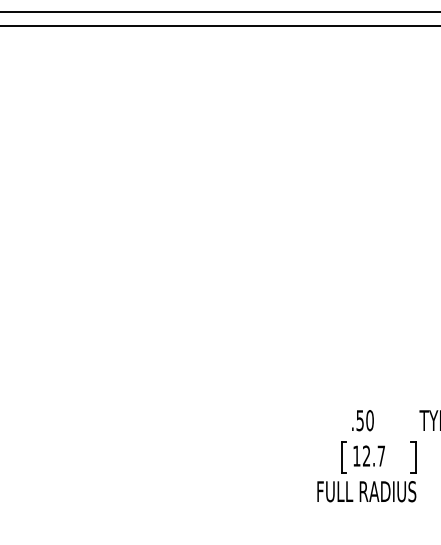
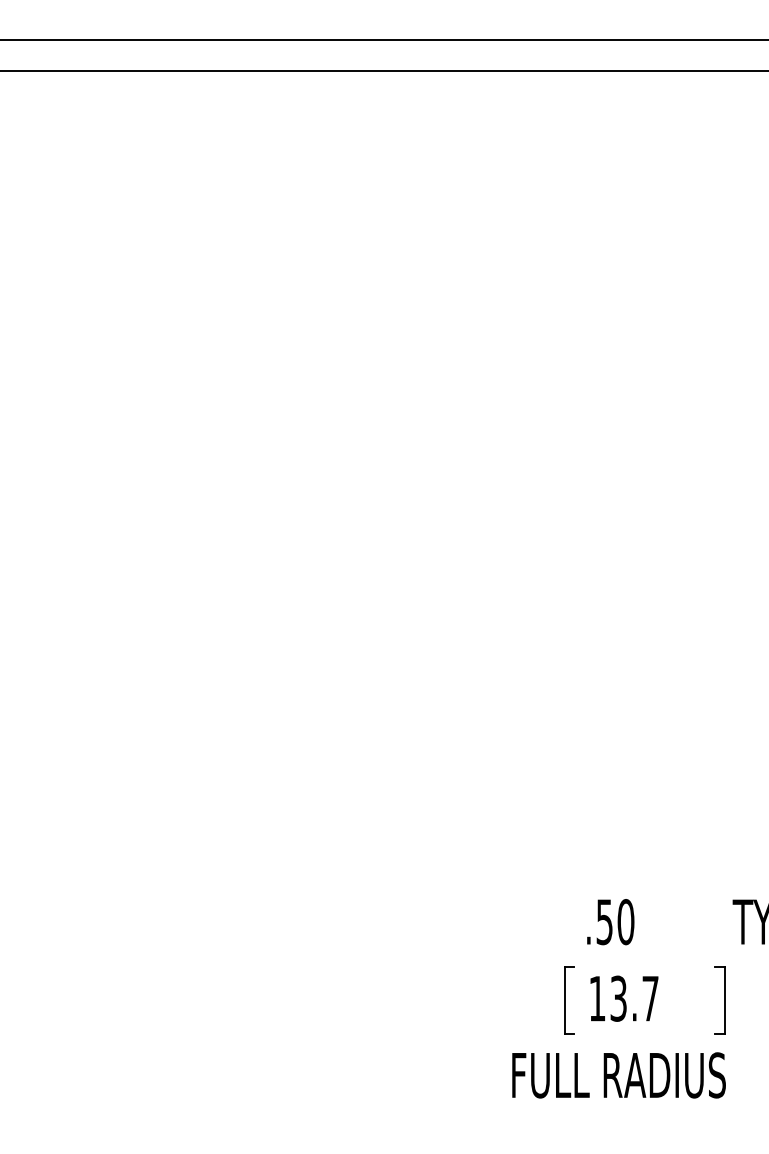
text: (366, 455) -> (618, 997), 12.7 -> 13.7

